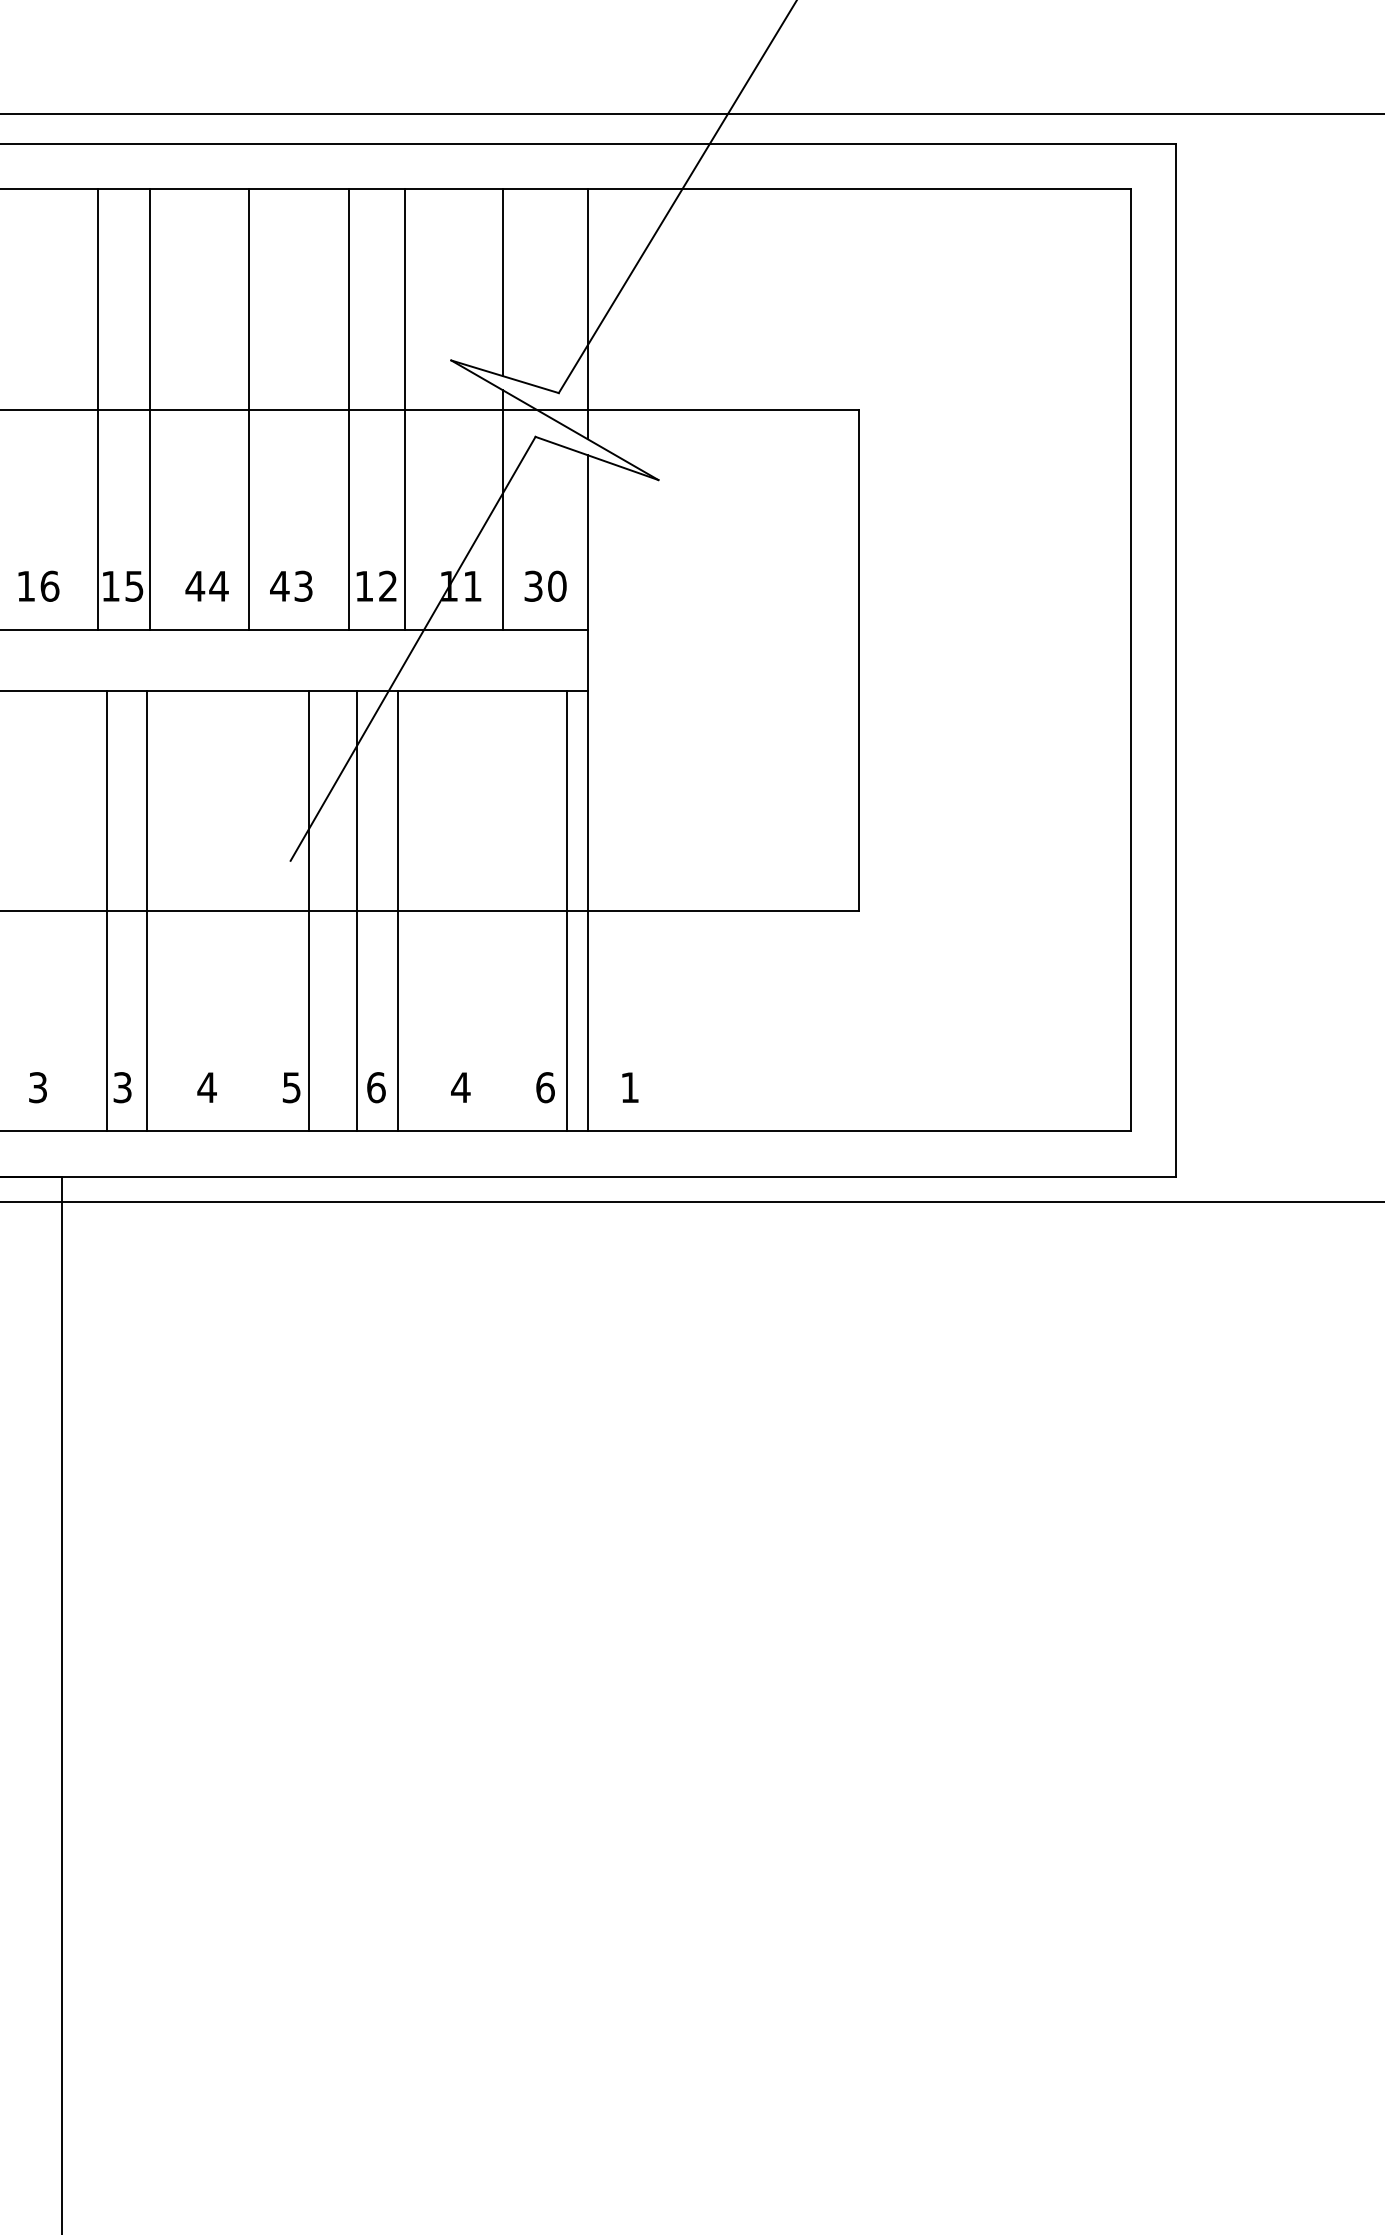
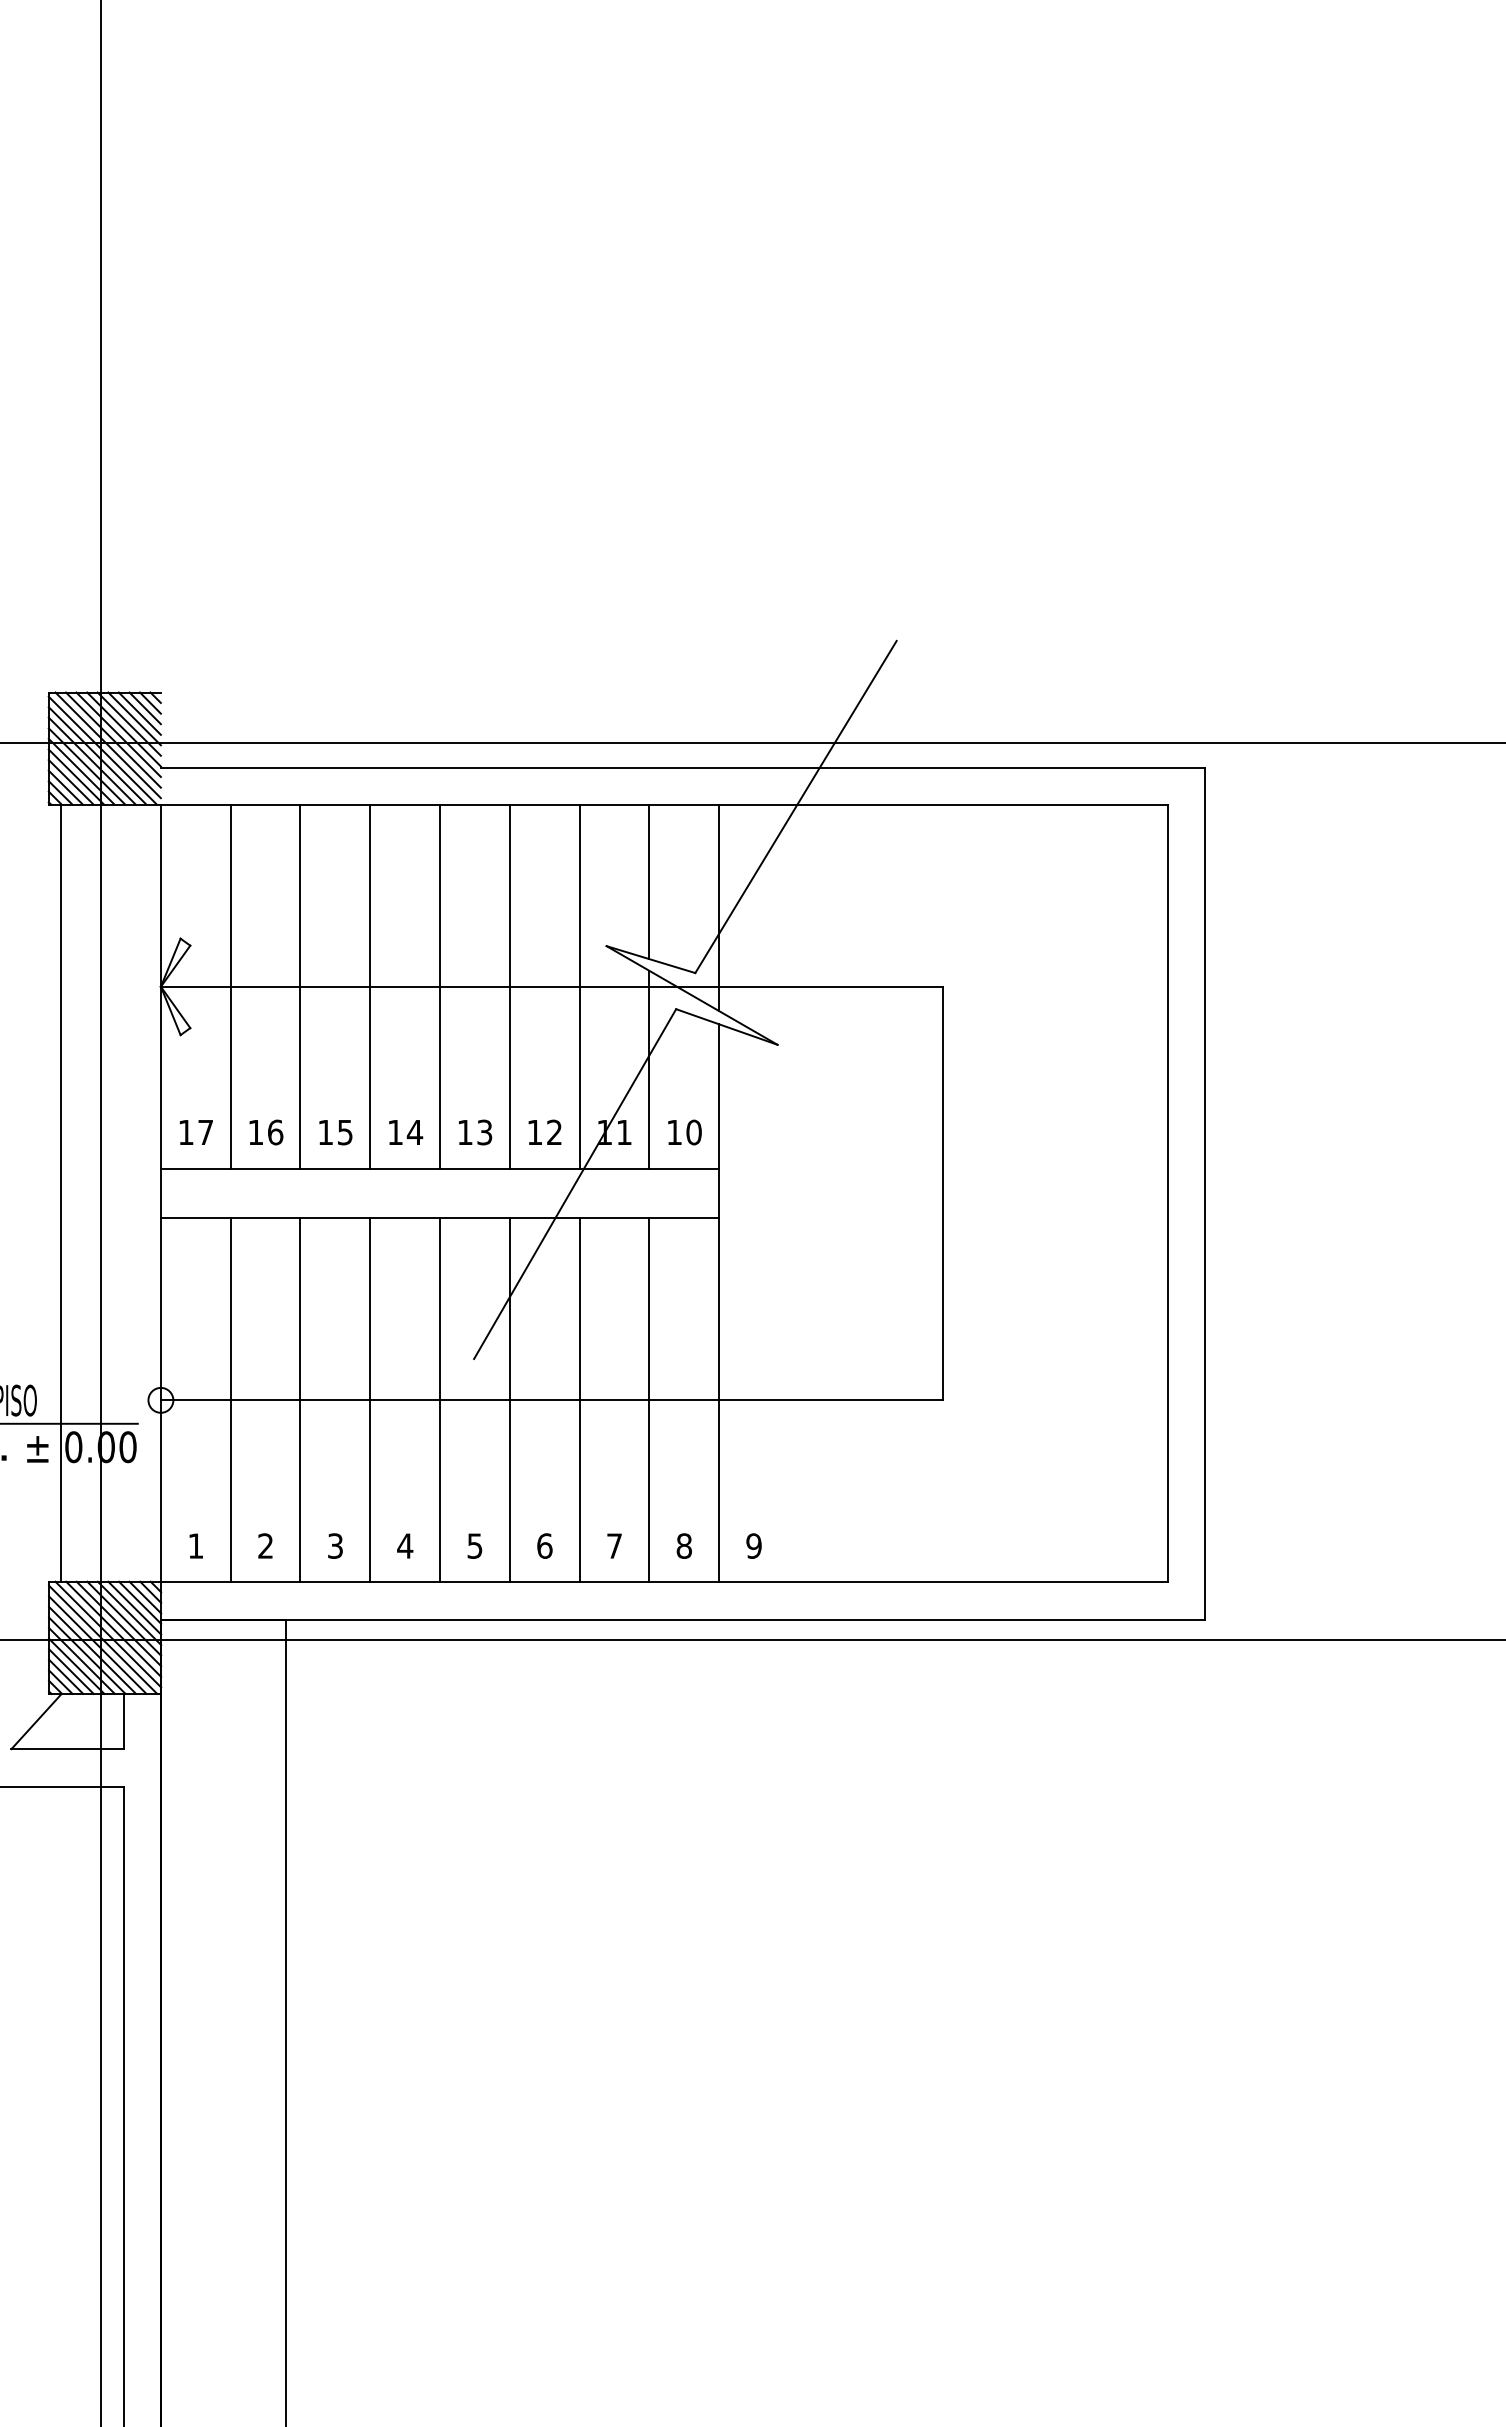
line: (98, 409) -> (370, 986), moved
line: (150, 409) -> (300, 986), moved
line: (349, 409) -> (579, 986), moved
line: (405, 409) -> (509, 986), moved
text: (195, 586) -> (395, 1132), 44 -> 14
text: (280, 586) -> (465, 1132), 43 -> 13
text: (533, 586) -> (674, 1132), 30 -> 10
line: (106, 911) -> (370, 1400), moved
line: (146, 911) -> (300, 1400), moved
line: (308, 911) -> (439, 1400), moved
line: (356, 911) -> (579, 1400), moved
line: (397, 911) -> (509, 1400), moved
line: (567, 911) -> (649, 1400), moved
text: (37, 1086) -> (265, 1545), 3 -> 2
text: (460, 1086) -> (614, 1545), 4 -> 7
text: (545, 1086) -> (684, 1545), 6 -> 8
text: (629, 1086) -> (753, 1545), 1 -> 9

